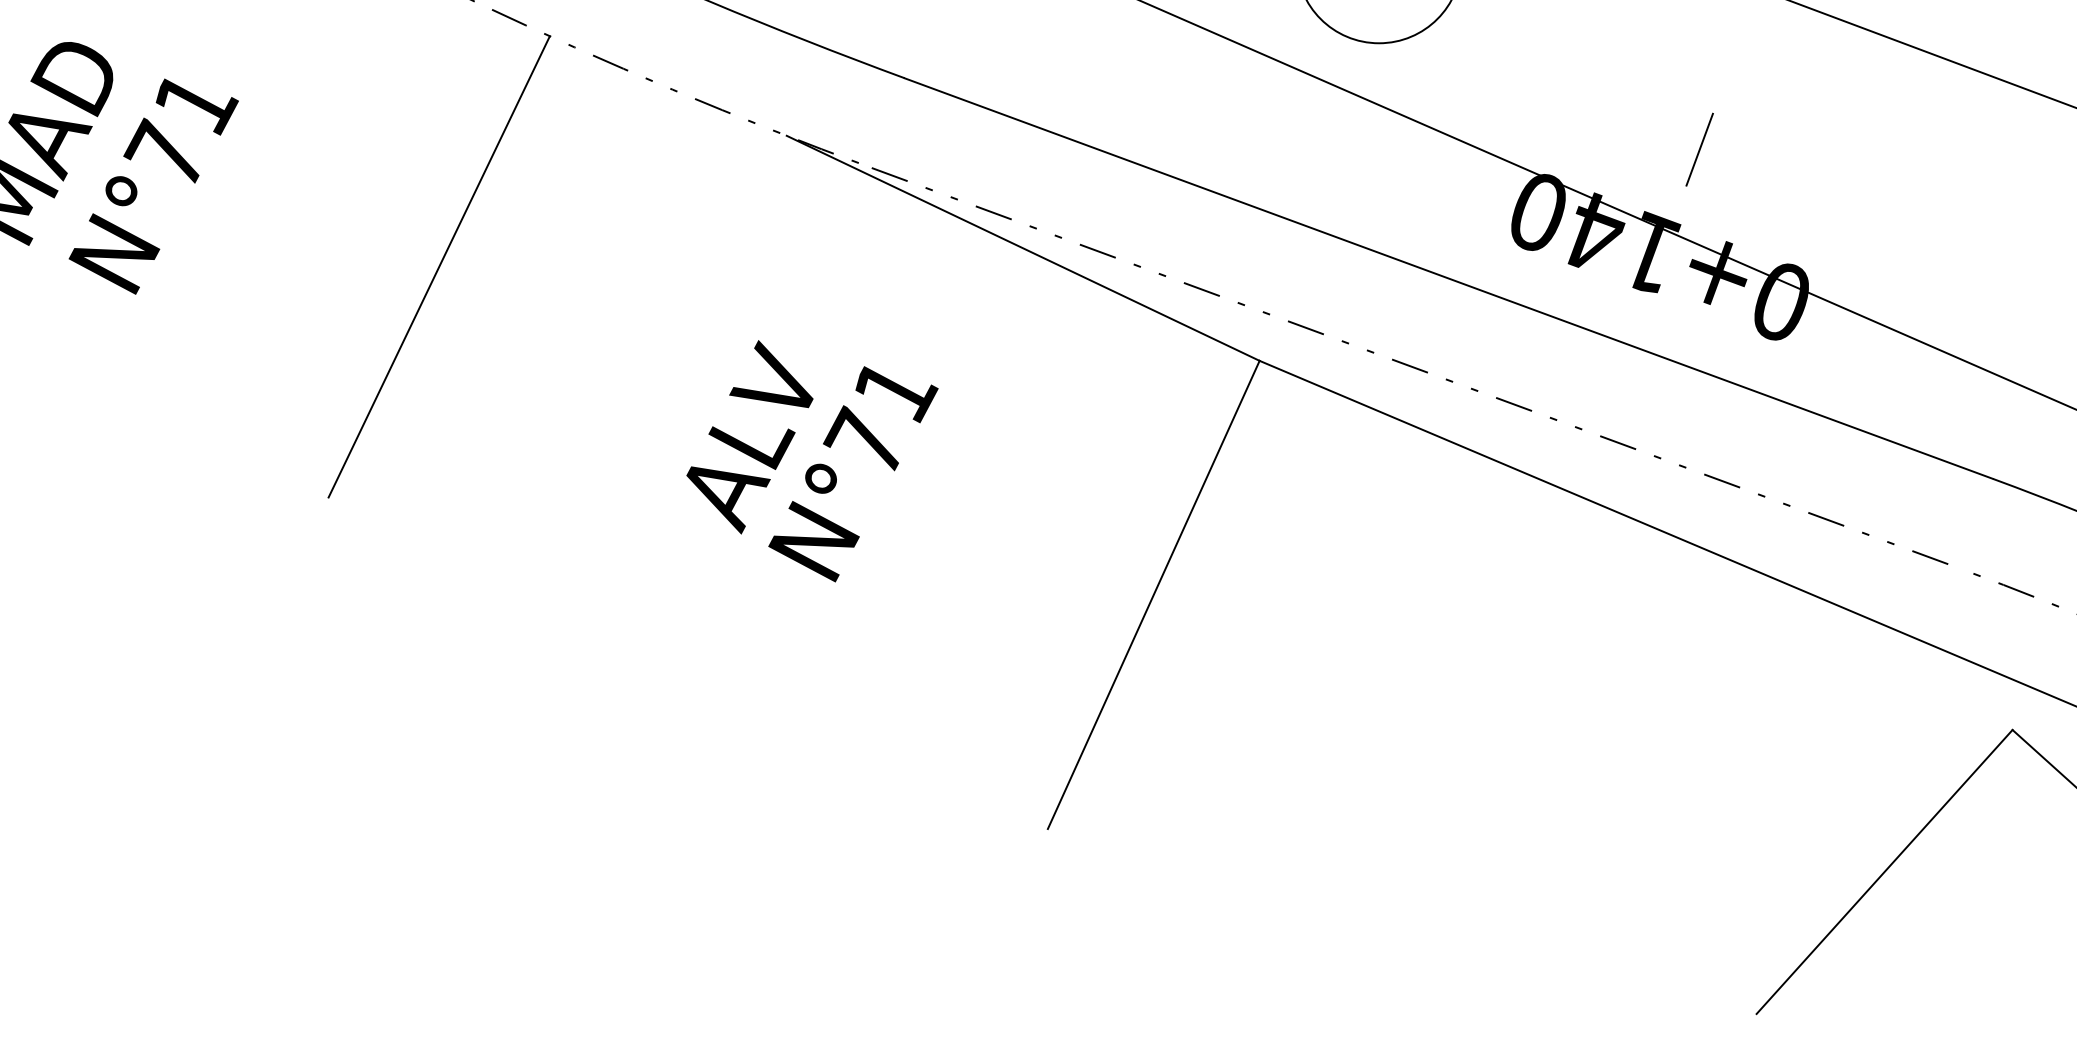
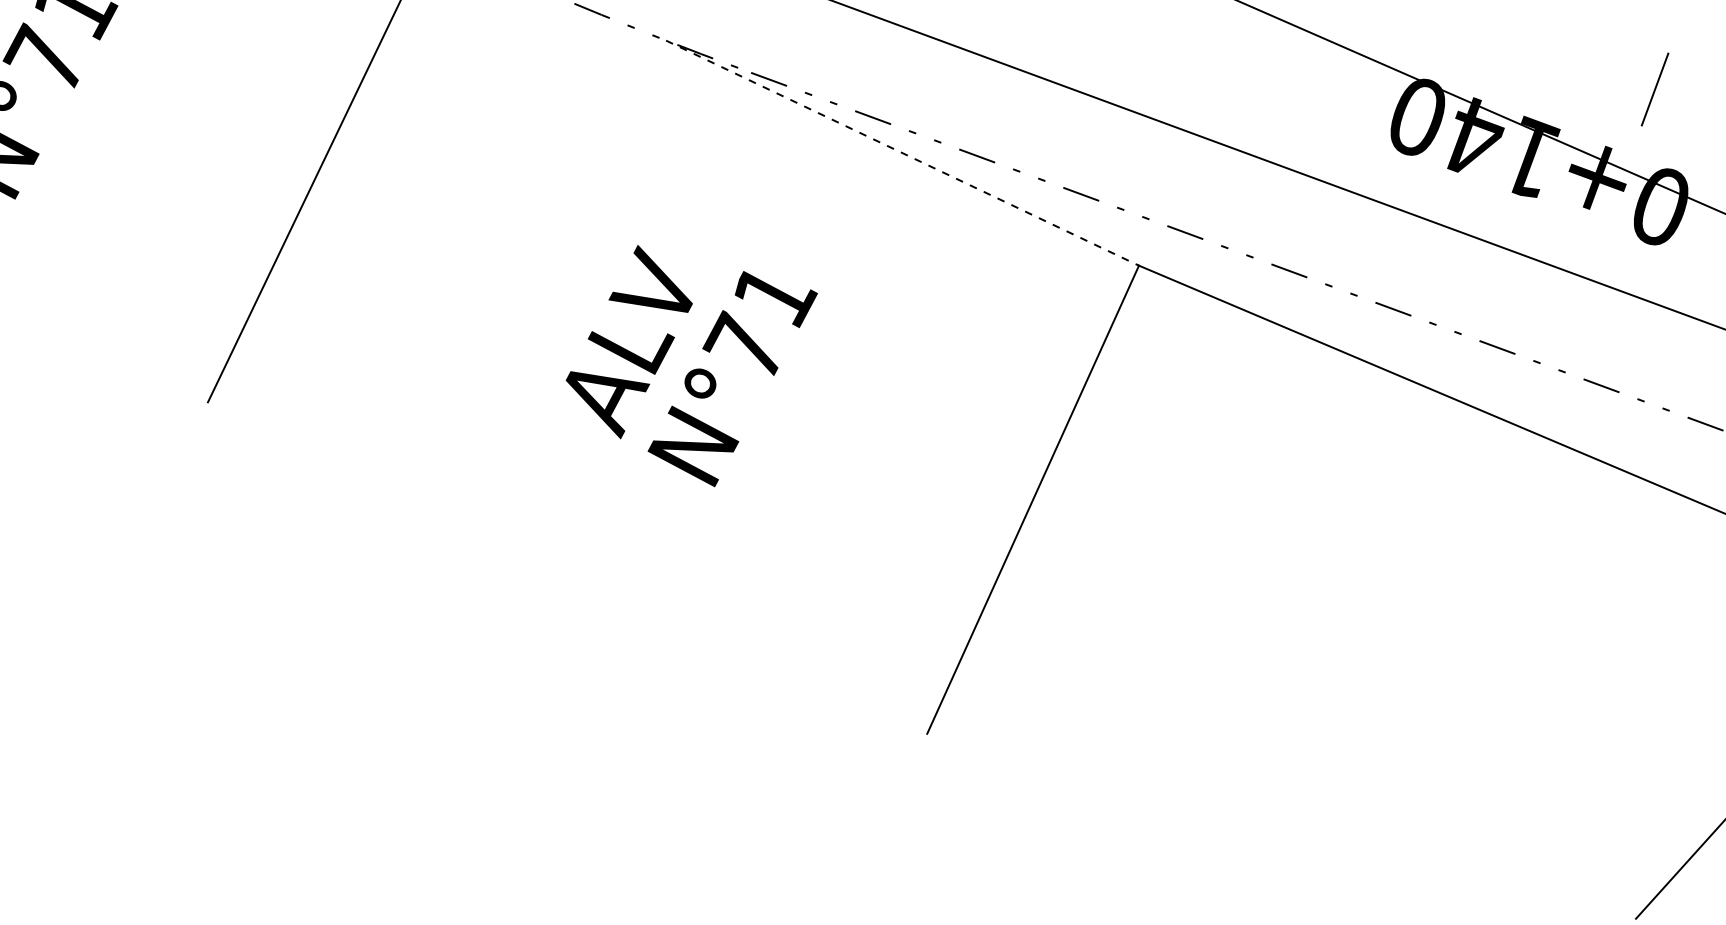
line: (1699, 149) -> (1654, 89), moved
line: (1023, 248) -> (902, 153), solid -> dashed

